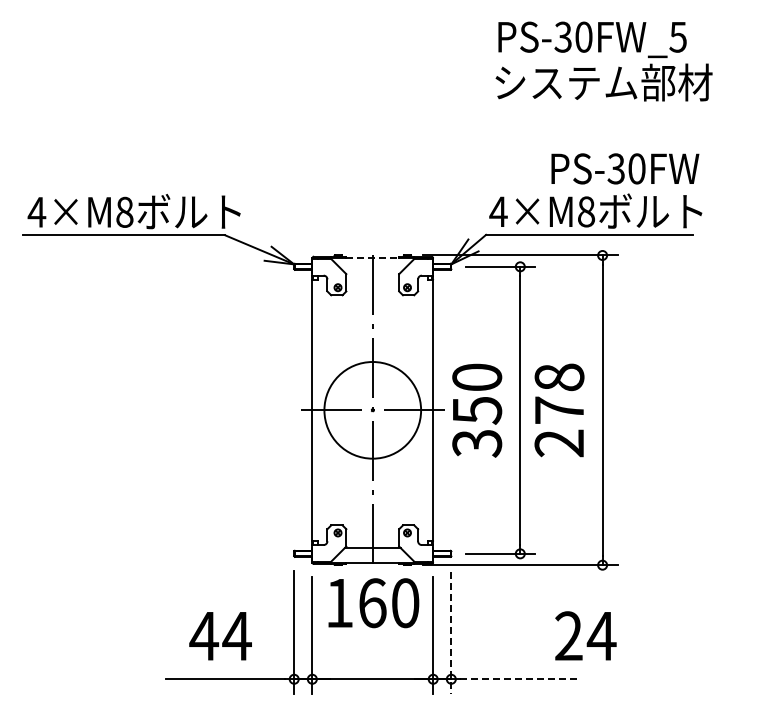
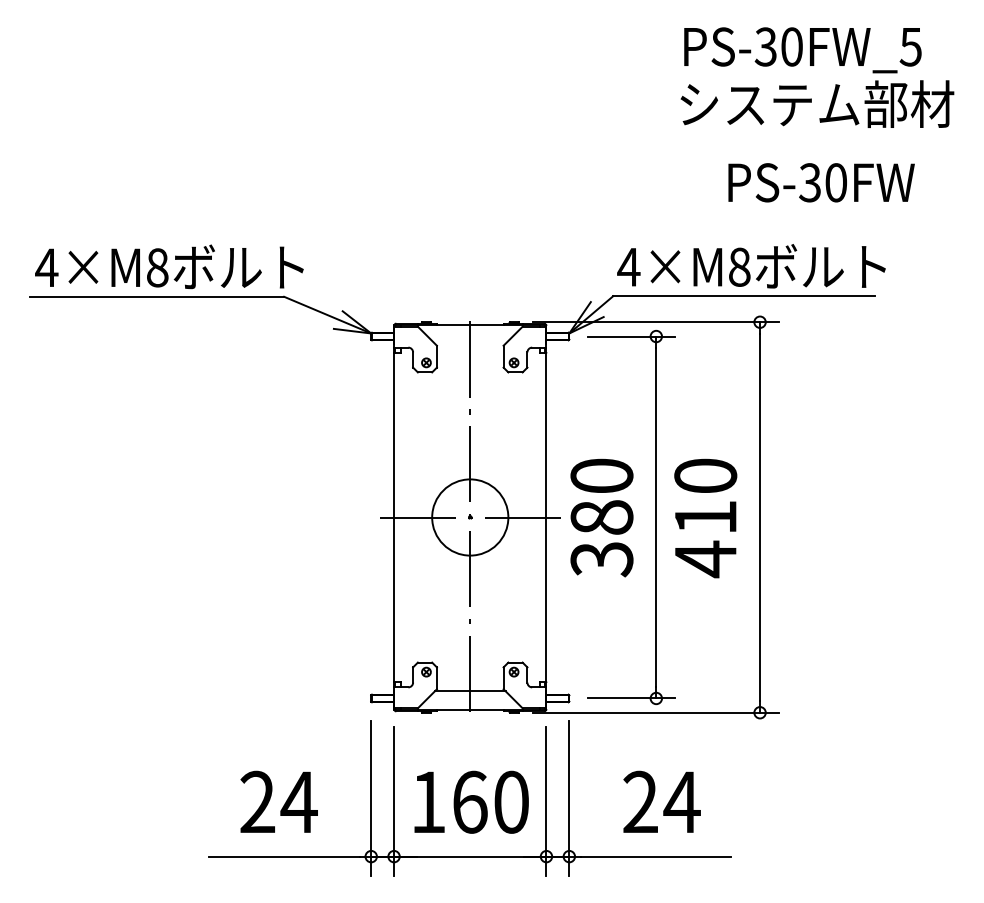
text: (603, 61) -> (816, 77), moved
text: (625, 168) -> (821, 182), moved
line: (373, 257) -> (471, 324), dashed -> solid
circle: (372, 410) -> (469, 517), size x0.62
text: (477, 410) -> (602, 517), 350 -> 380
text: (559, 410) -> (705, 517), 278 -> 410
text: (373, 603) -> (471, 802), moved
line: (451, 633) -> (569, 798), dashed -> solid
text: (204, 635) -> (258, 801), 44 -> 24
text: (585, 635) -> (661, 801), moved
line: (520, 679) -> (656, 856), dashed -> solid

